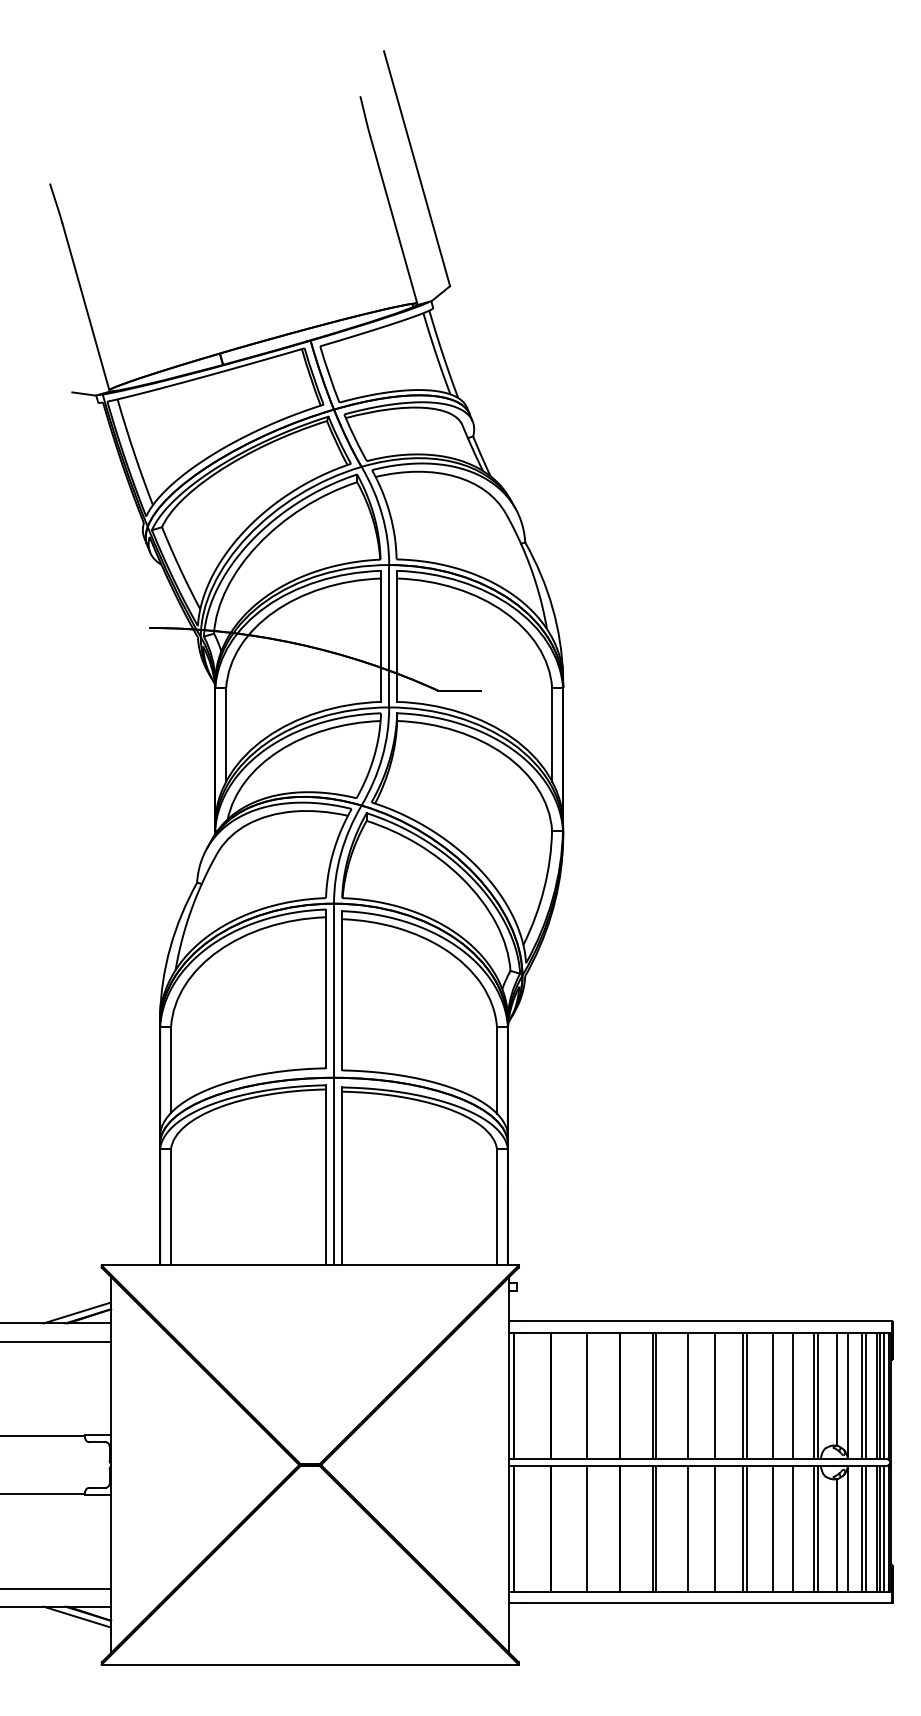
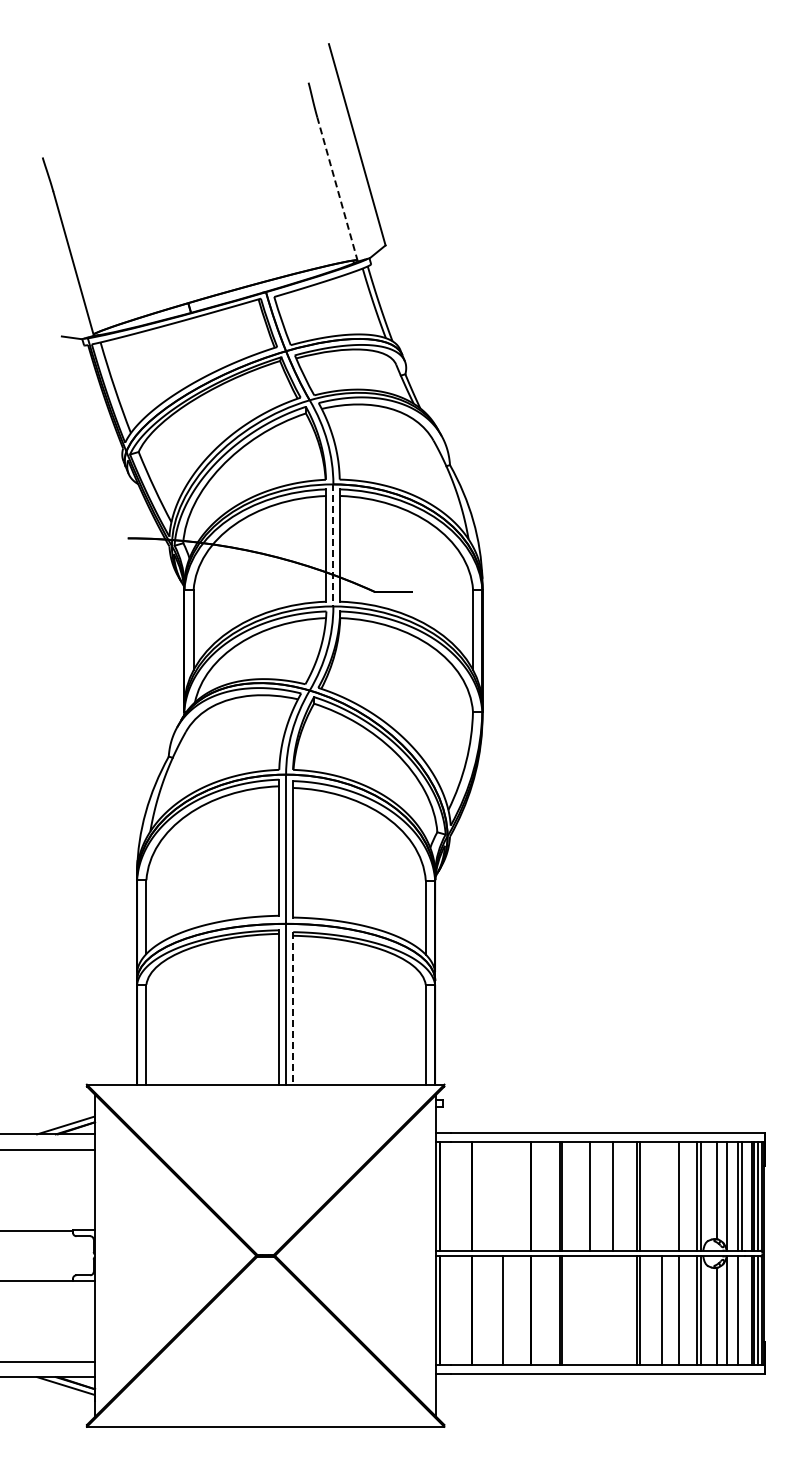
line: (393, 220) -> (337, 189), solid -> dashed
line: (389, 636) -> (333, 545), solid -> dashed
line: (342, 1176) -> (293, 1008), solid -> dashed
line: (586, 1395) -> (502, 1196), removed
line: (773, 1395) -> (662, 1196), removed
line: (688, 1528) -> (589, 1310), removed
line: (714, 1528) -> (612, 1310), removed
line: (866, 1528) -> (742, 1310), removed

